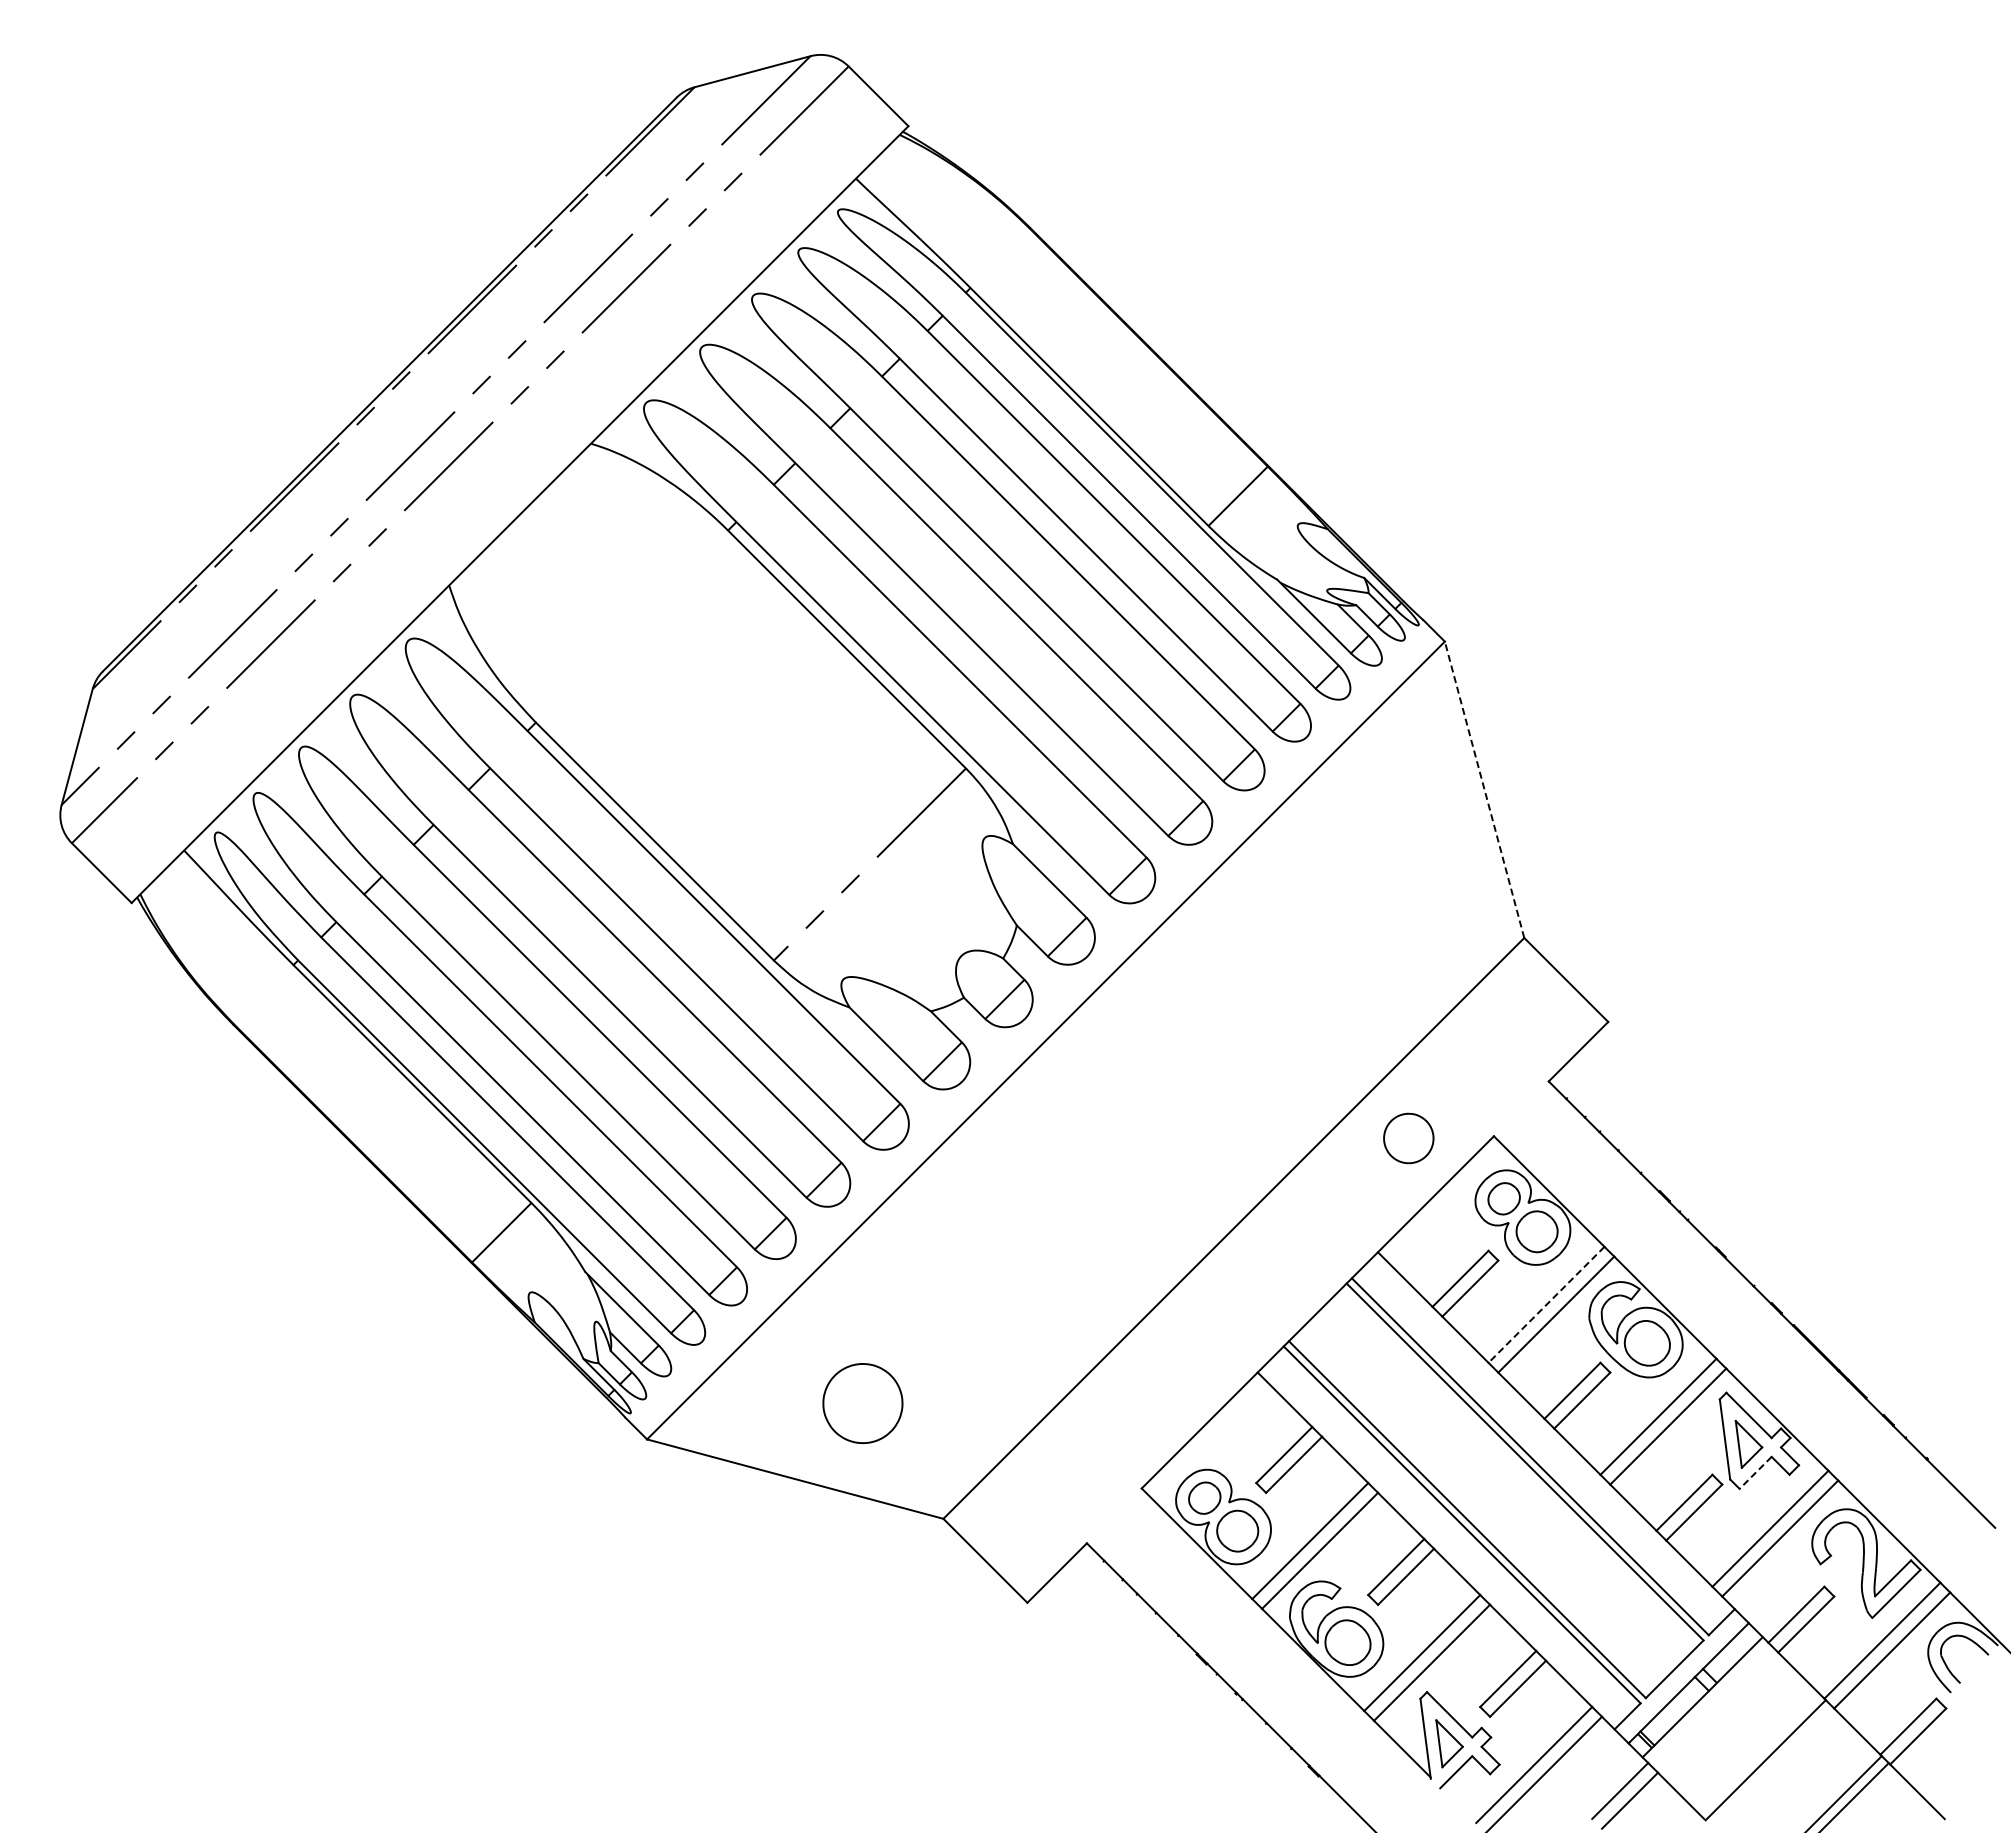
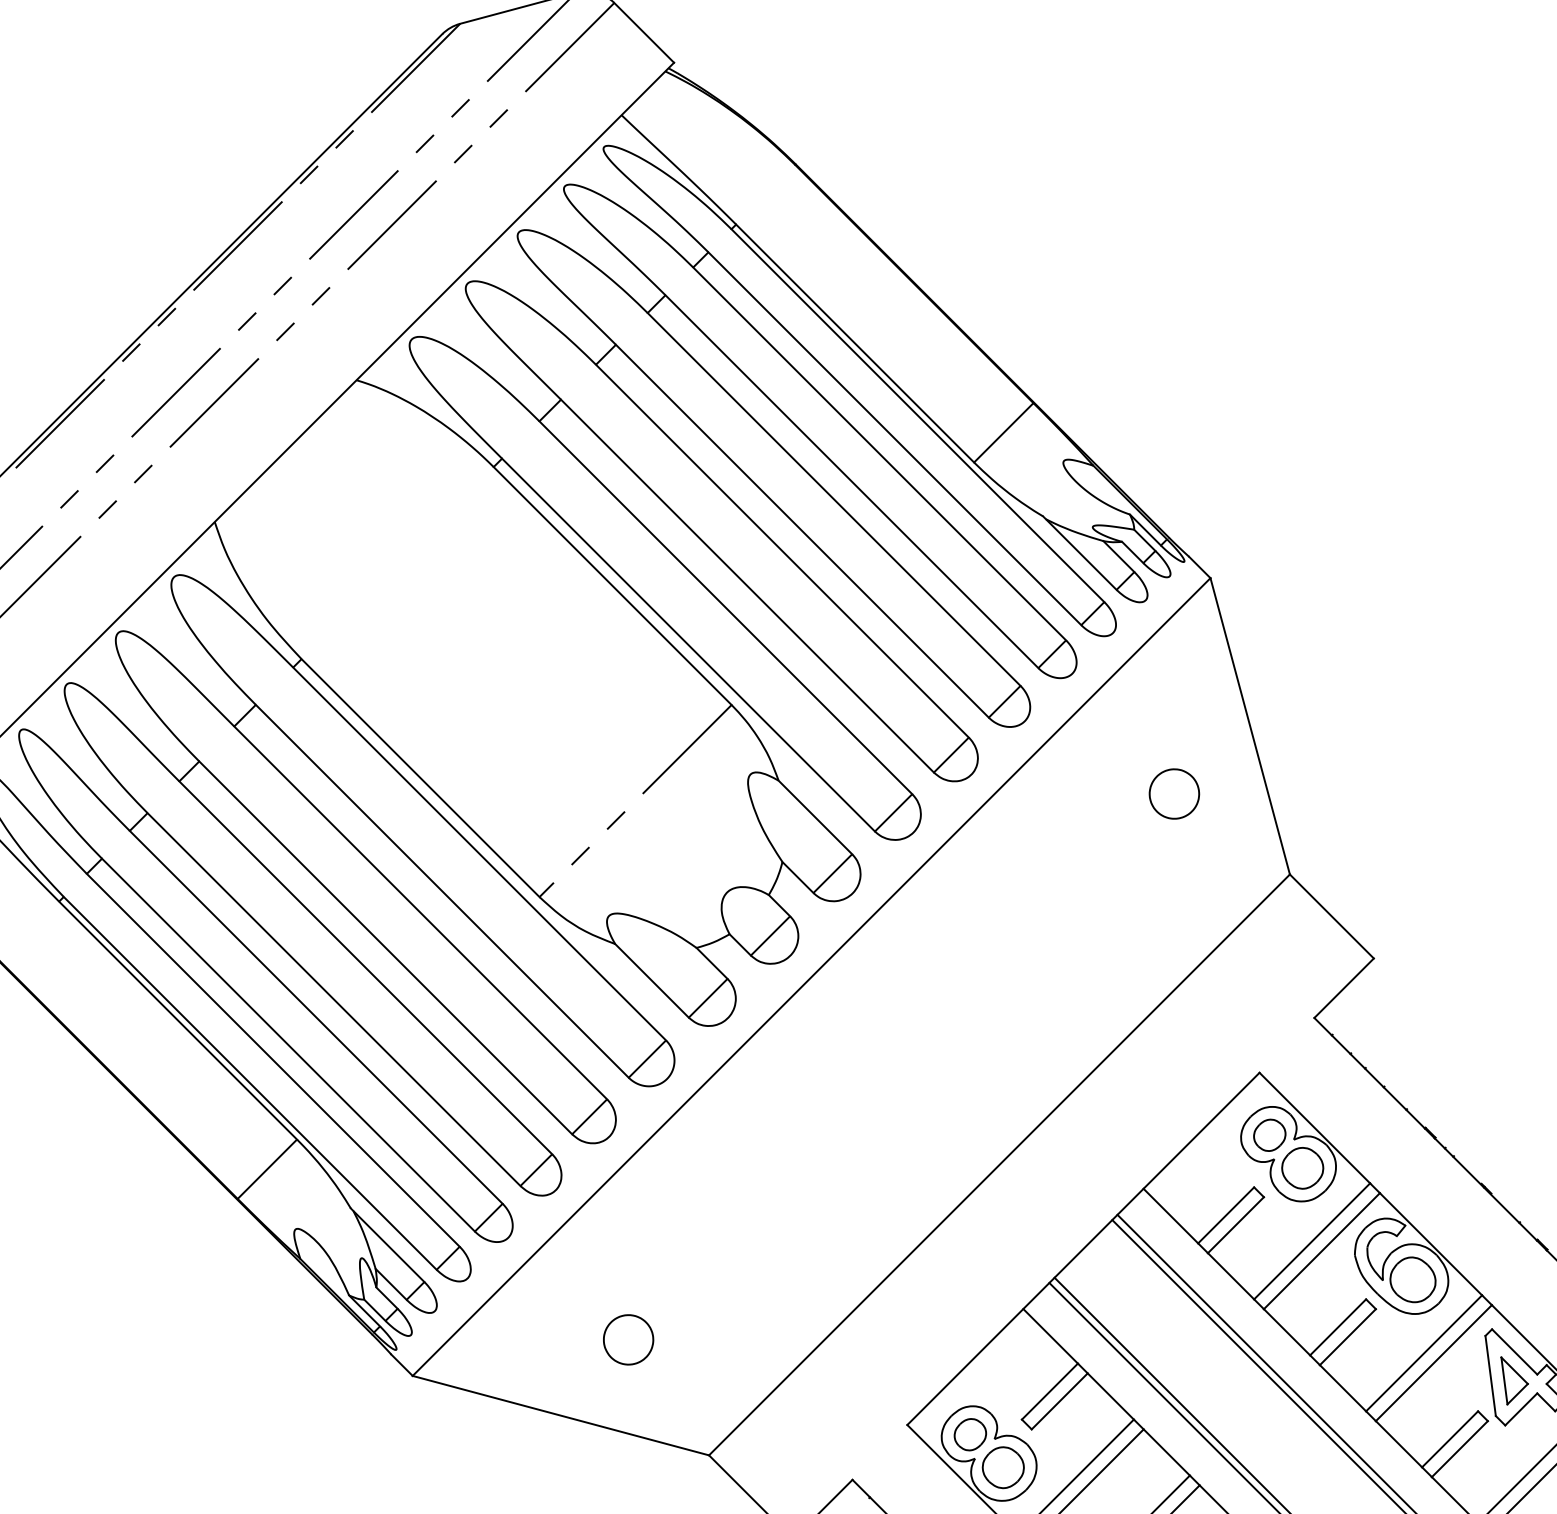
line: (1484, 789) -> (1250, 726), dashed -> solid
part: (1408, 1138) -> (1174, 794), moved
line: (1546, 1305) -> (1312, 1242), dashed -> solid
part: (862, 1402) -> (628, 1339), size x0.62
line: (1755, 1472) -> (1521, 1409), dashed -> solid

